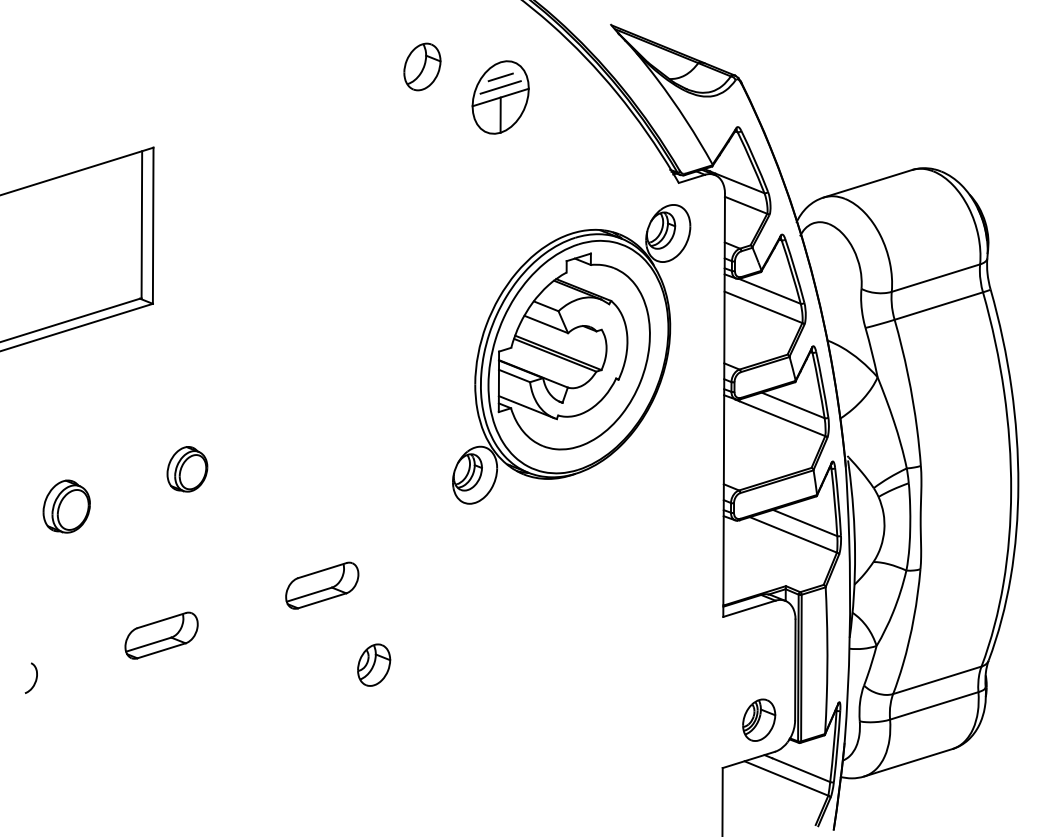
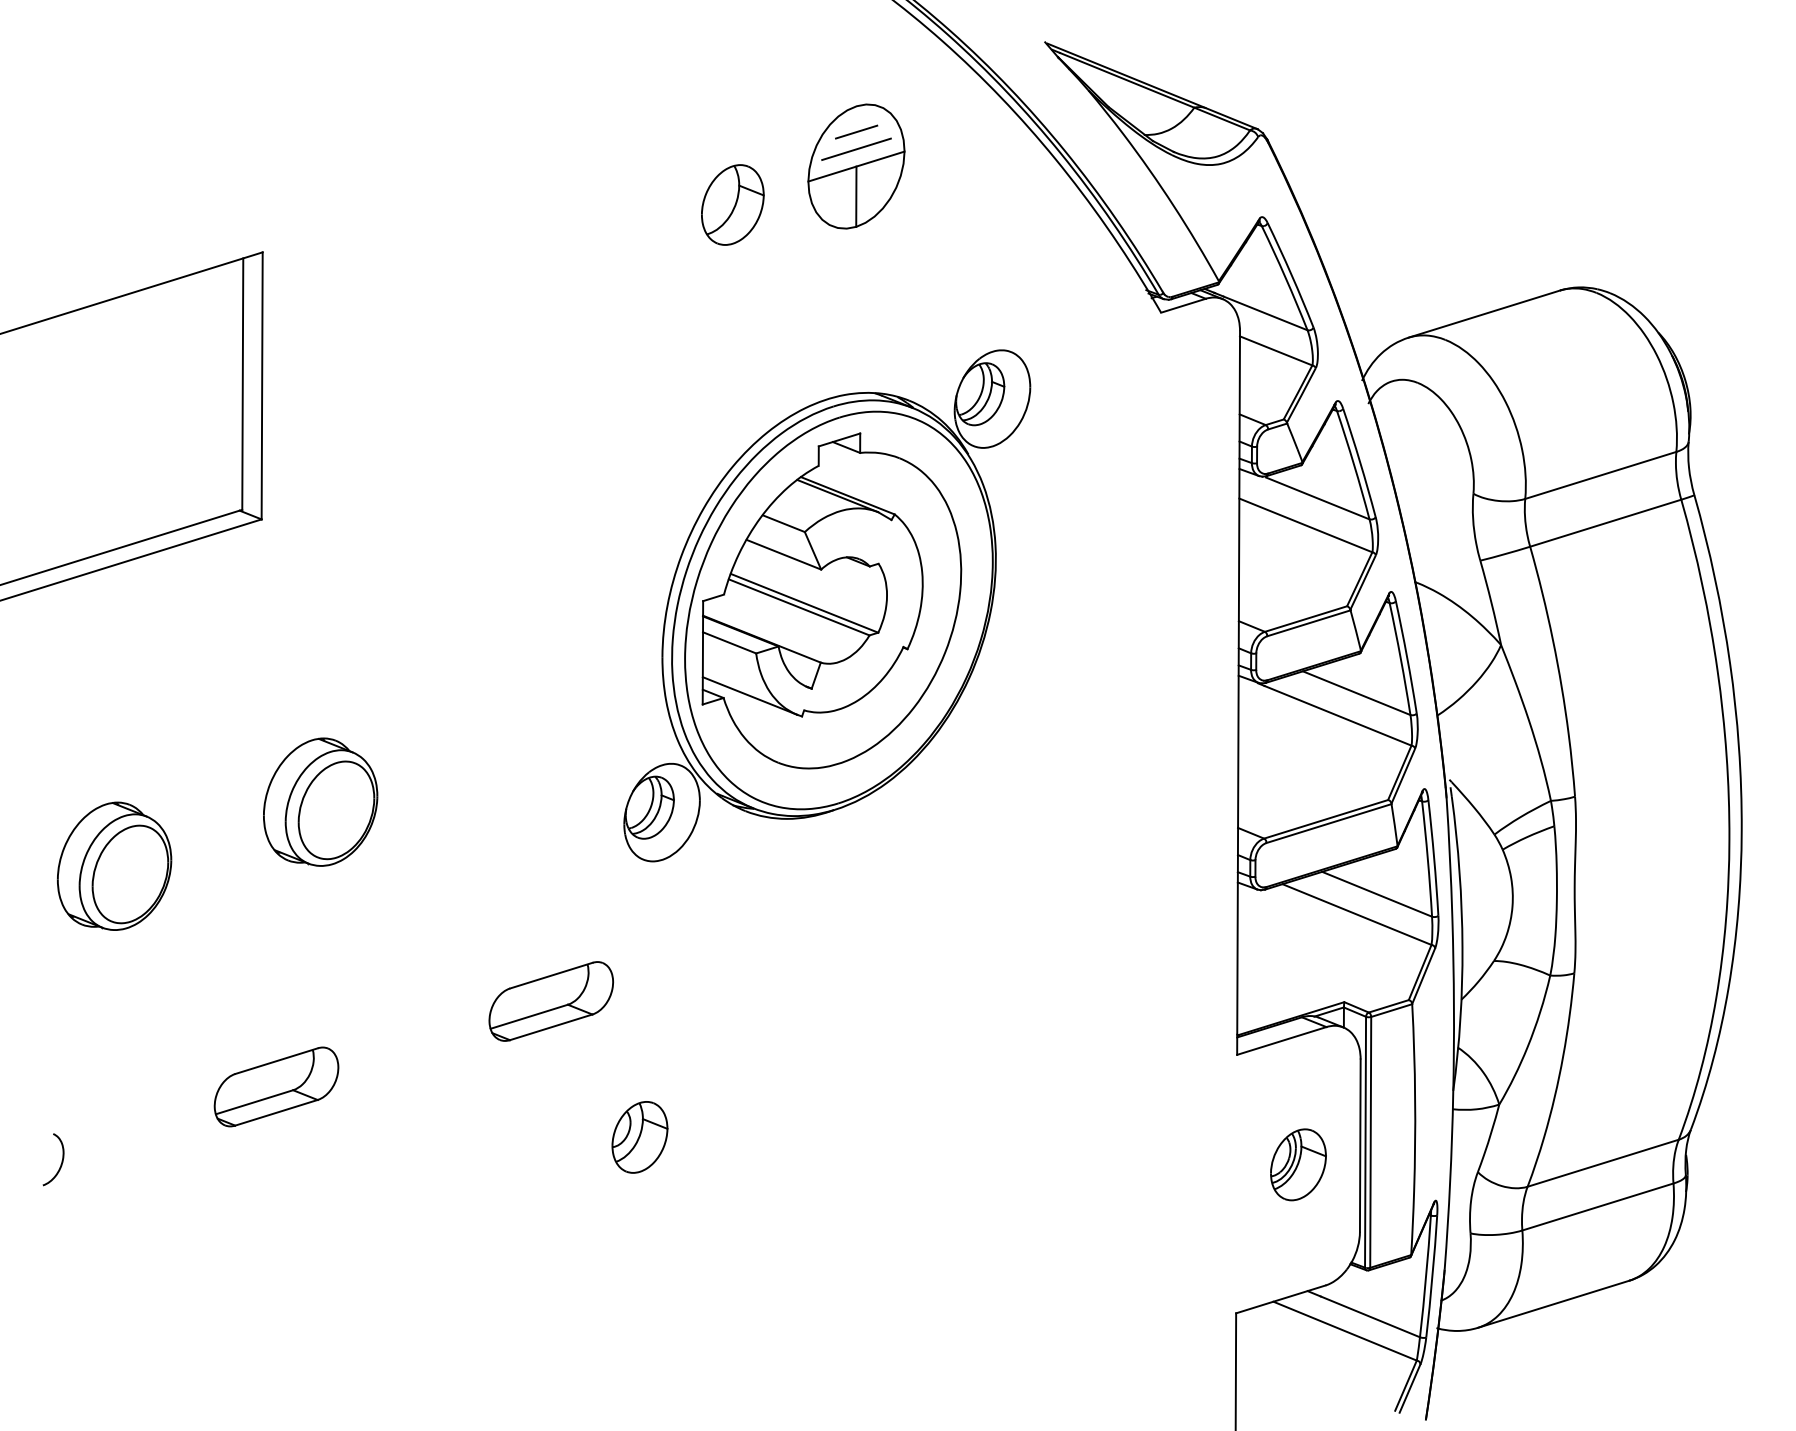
part: (422, 66) -> (732, 204), moved
part: (571, 354) -> (827, 606), moved
part: (187, 469) -> (320, 802), size x1.67
part: (66, 506) -> (113, 865), size x1.43
part: (759, 719) -> (1299, 1163), moved

